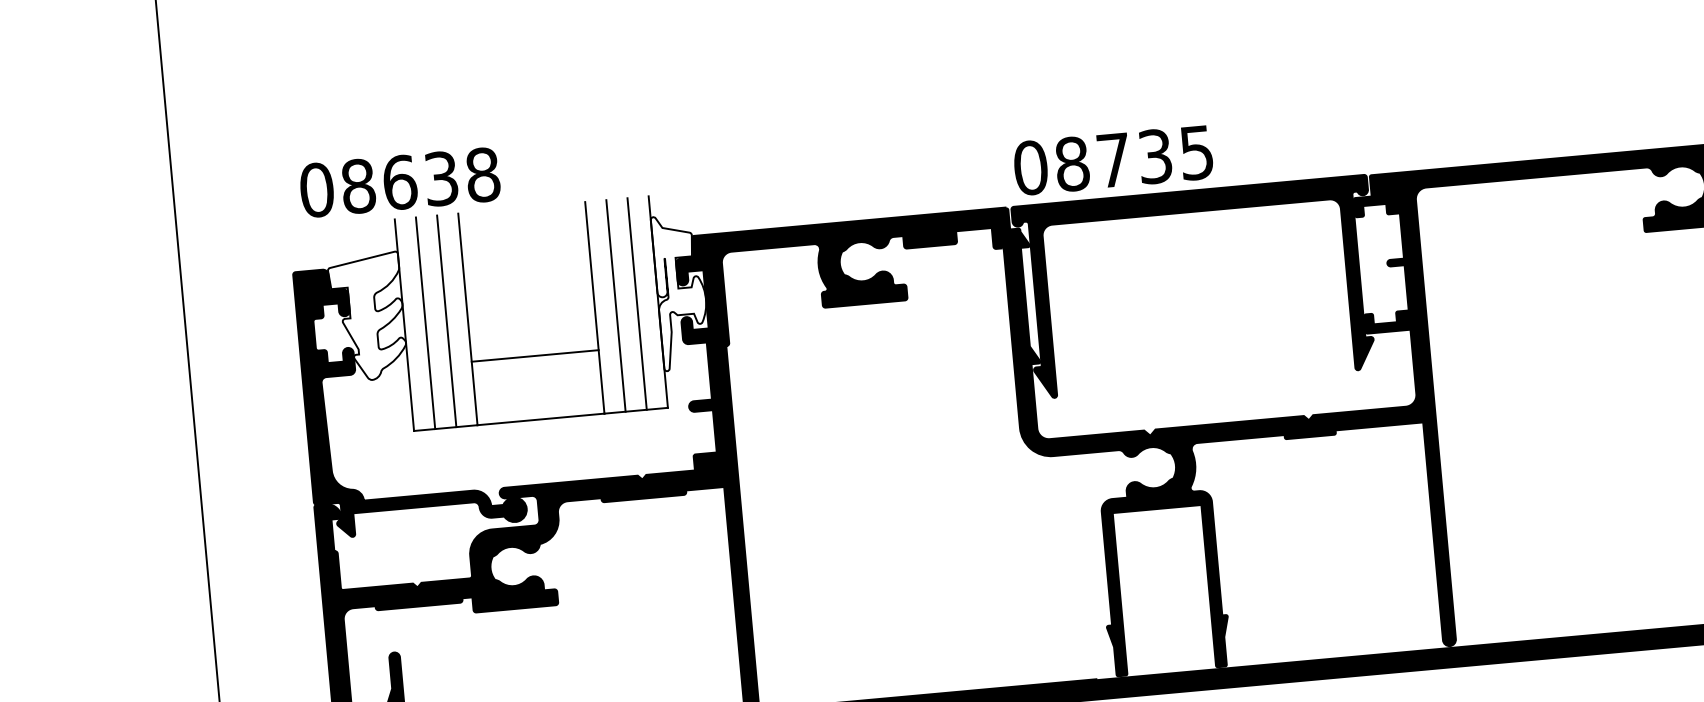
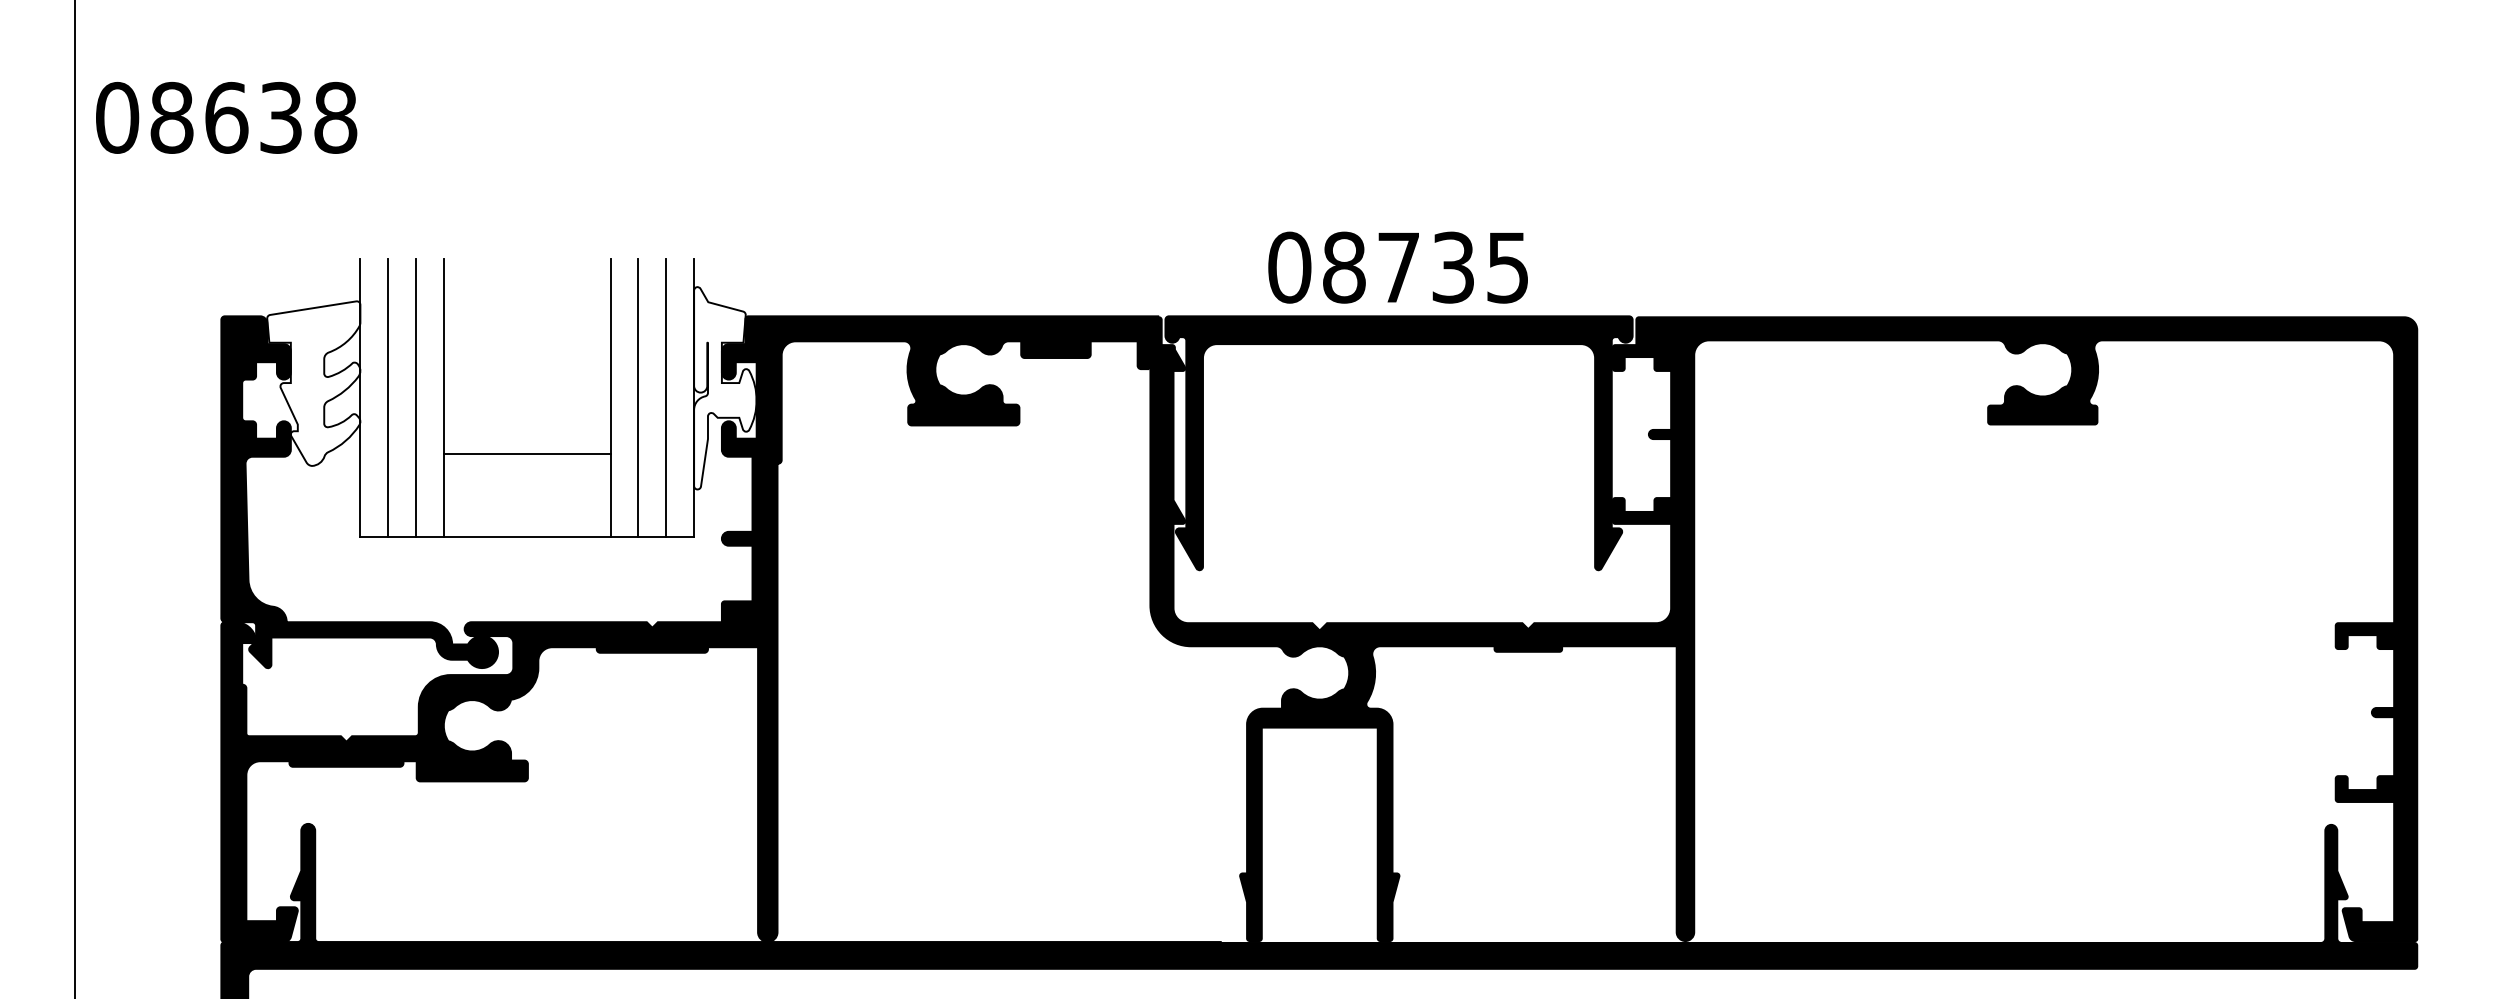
text: (1112, 160) -> (1397, 267), moved
text: (399, 182) -> (226, 117), moved

